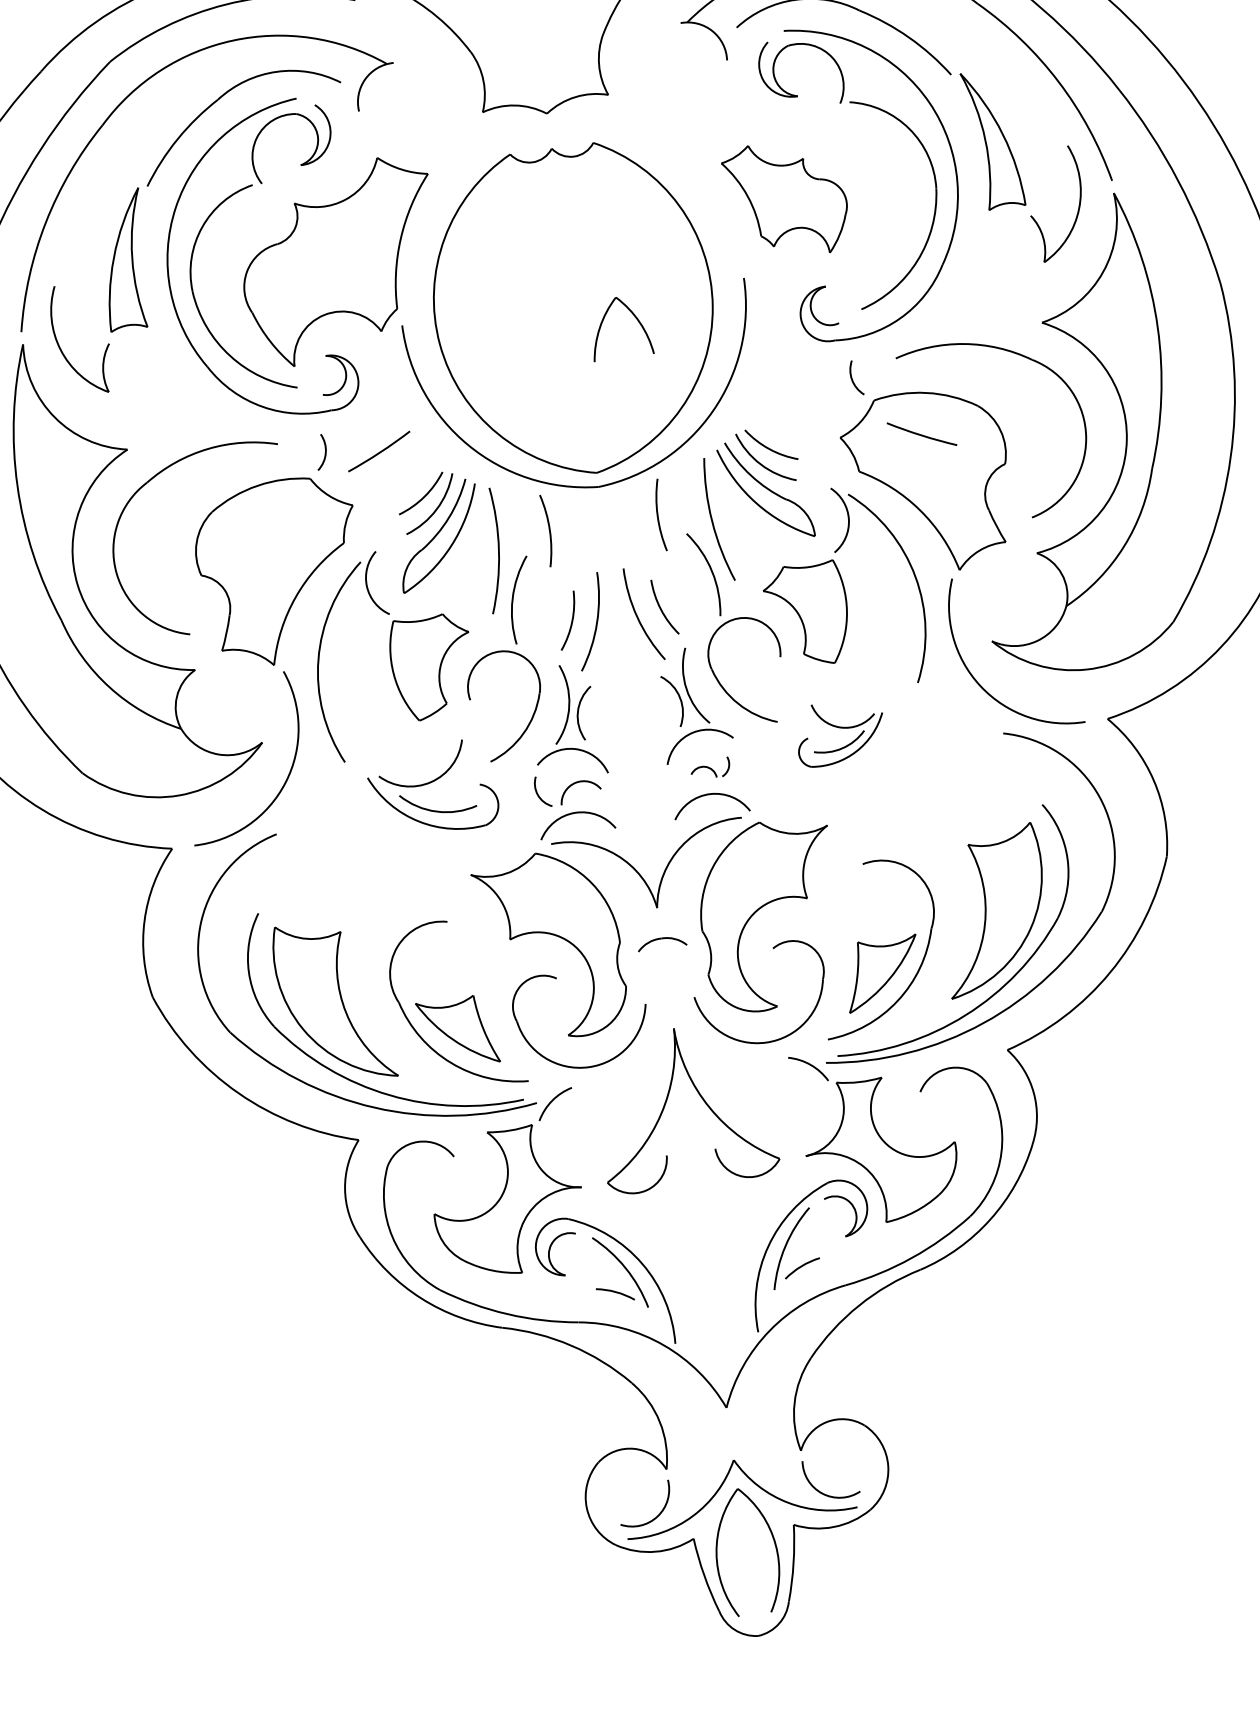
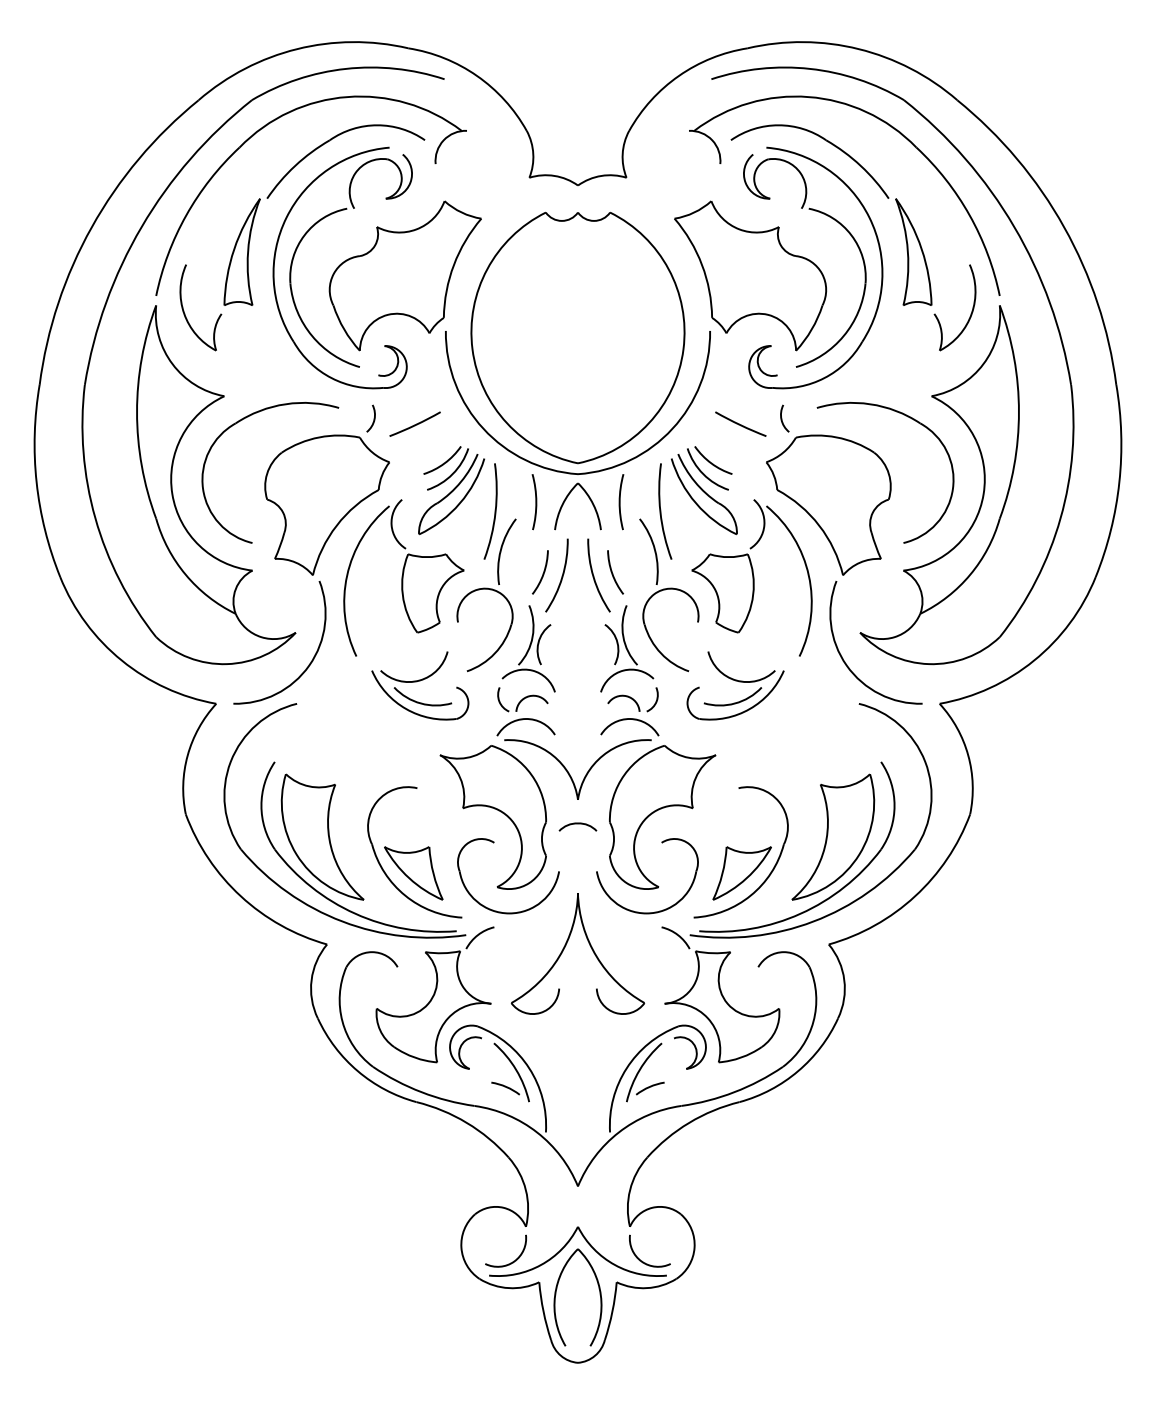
part: (786, 199) -> (750, 275), size x1.67
part: (605, 319) -> (567, 498), moved
line: (920, 433) -> (739, 423), moved
part: (840, 731) -> (735, 685), size x1.43
part: (709, 768) -> (632, 699), size x1.67

